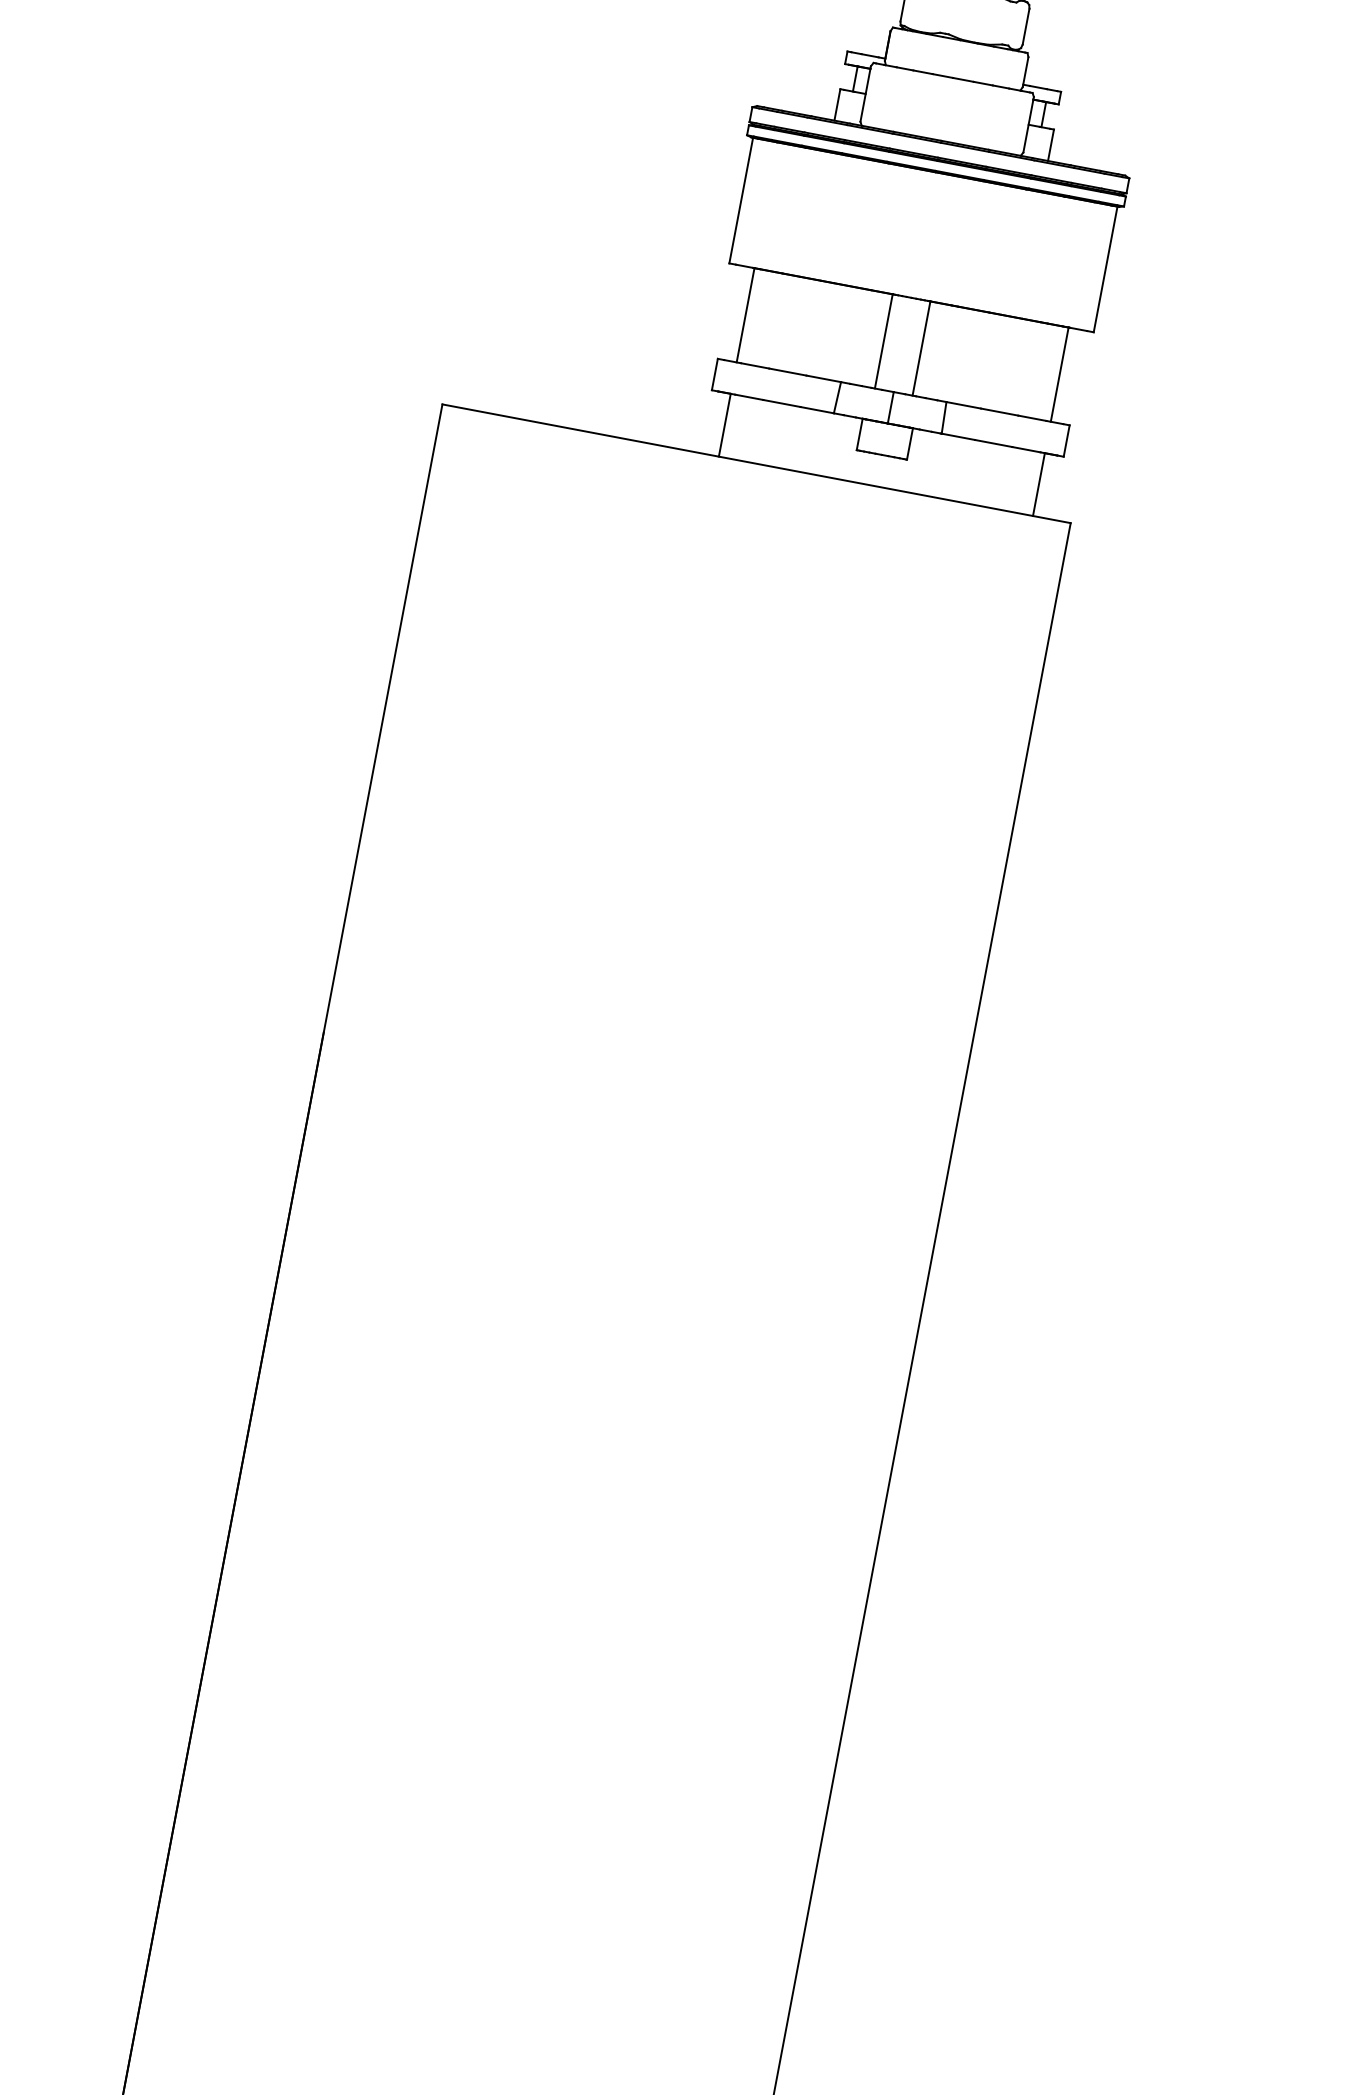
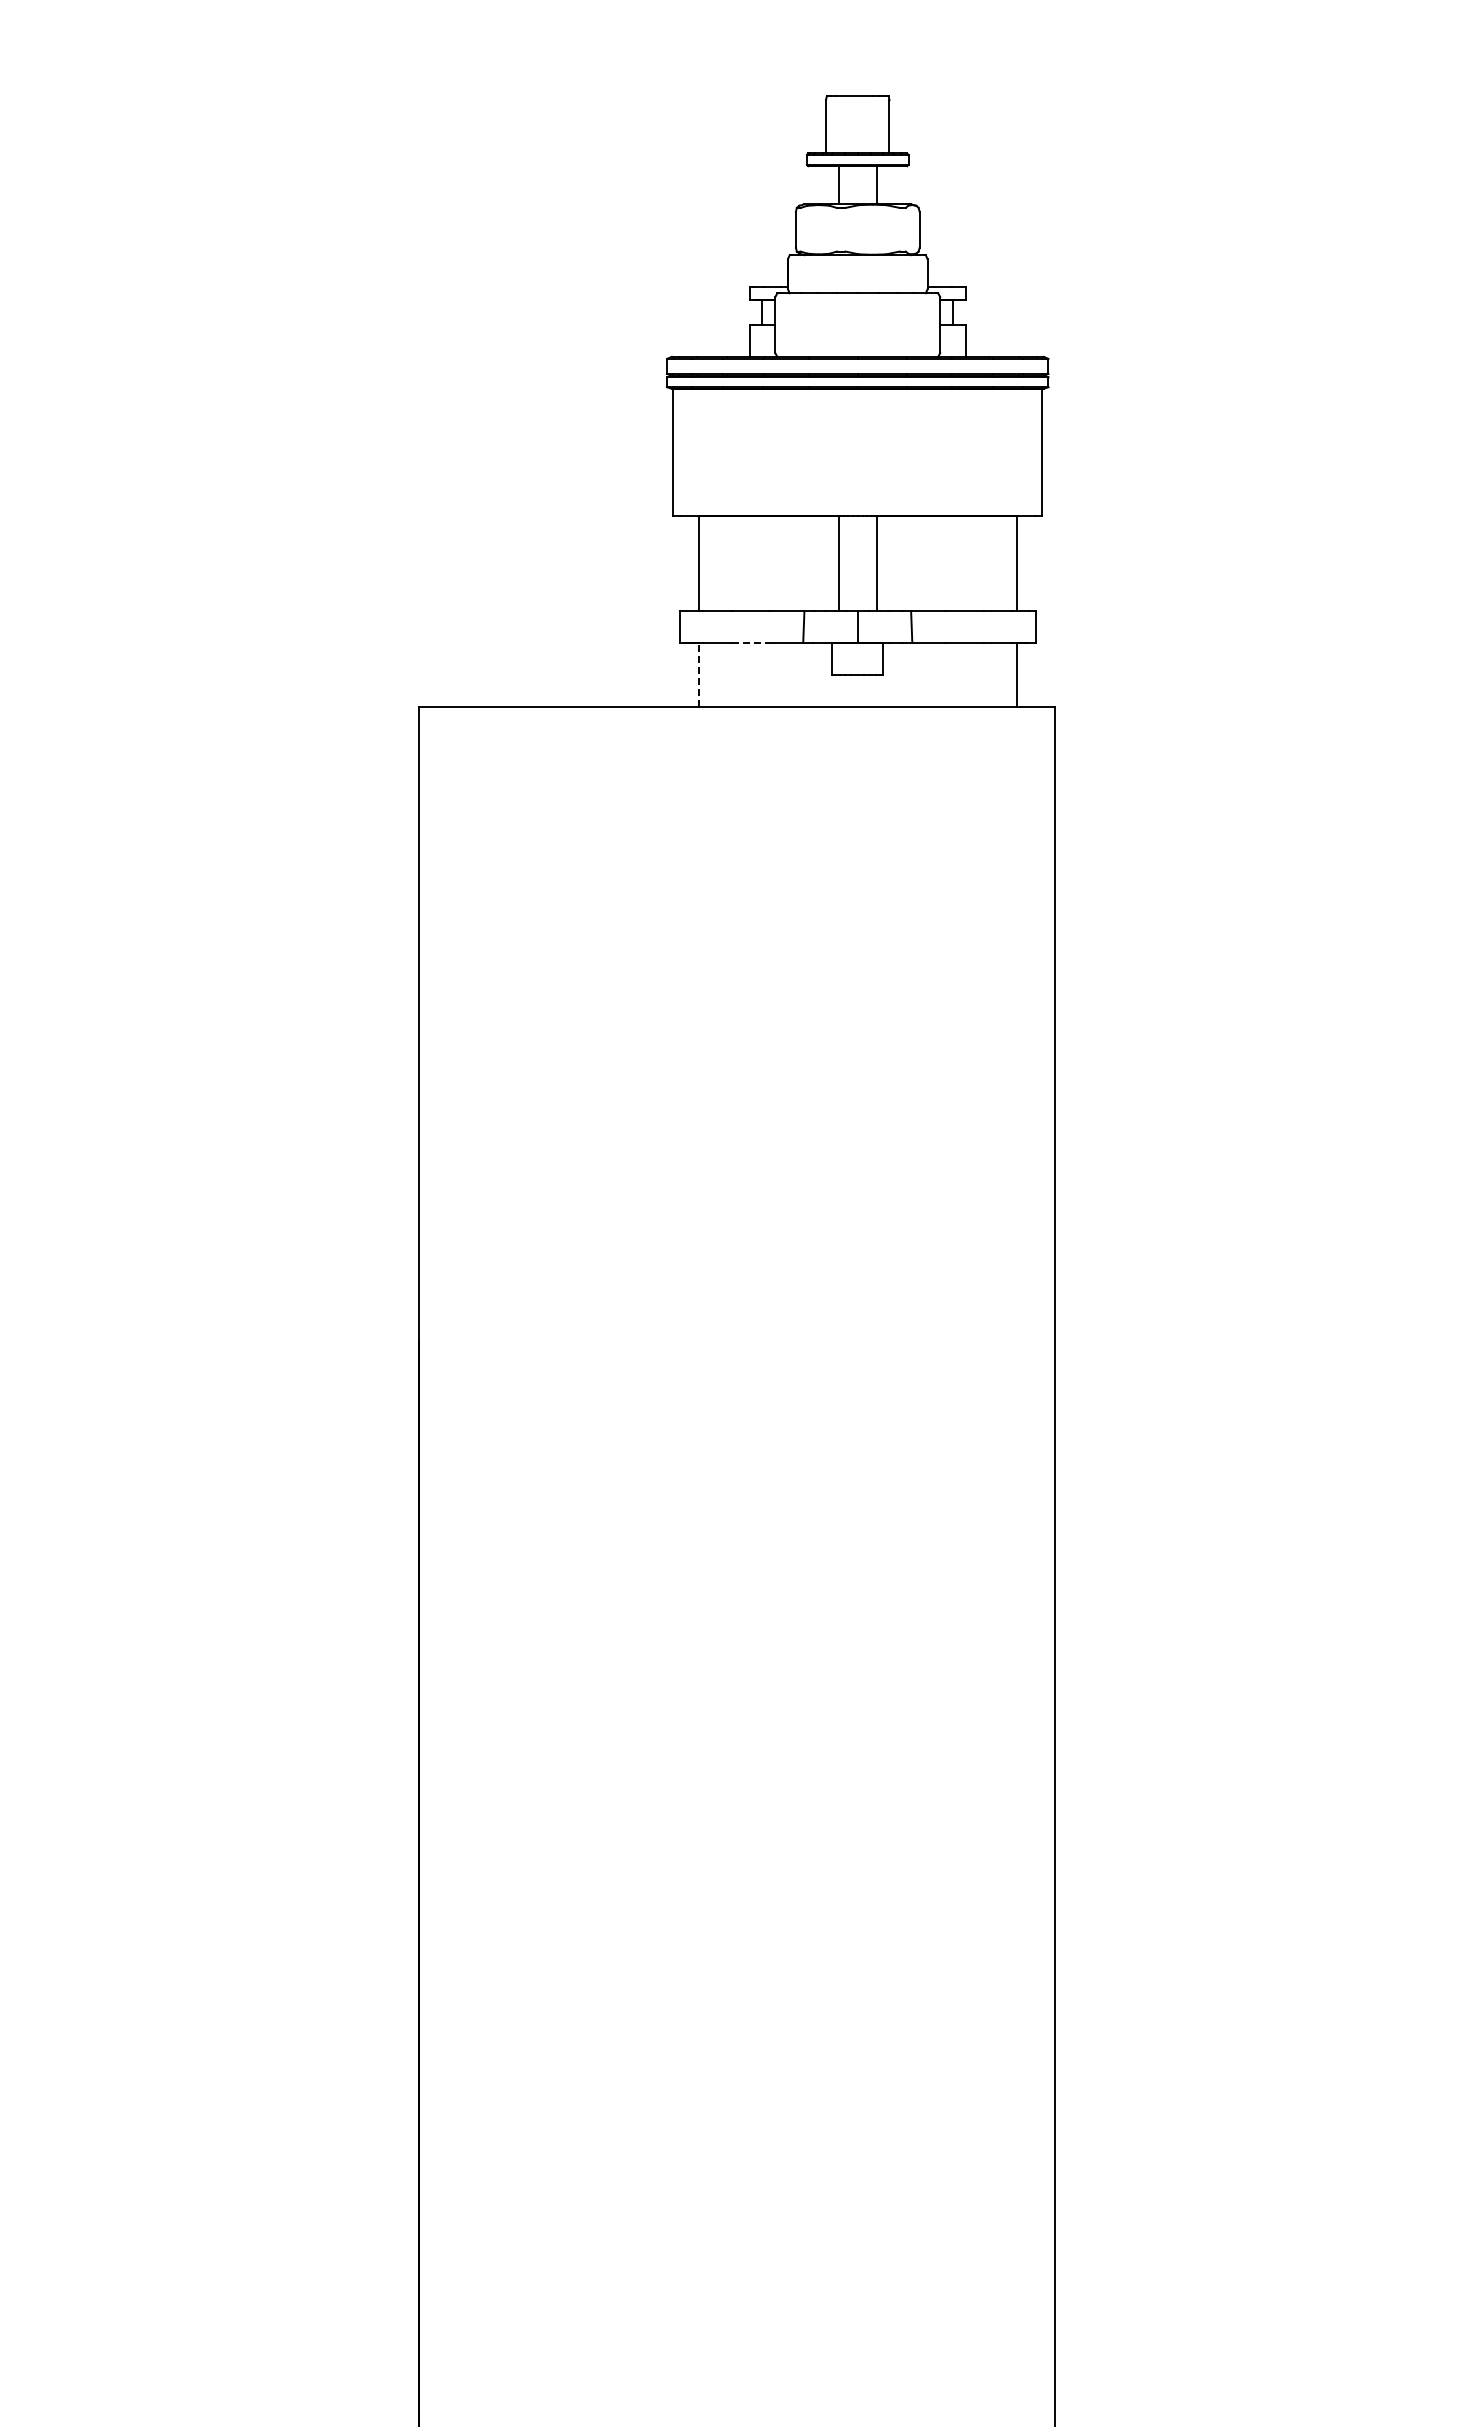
line: (781, 403) -> (750, 642), solid -> dashed
line: (724, 424) -> (698, 674), solid -> dashed

